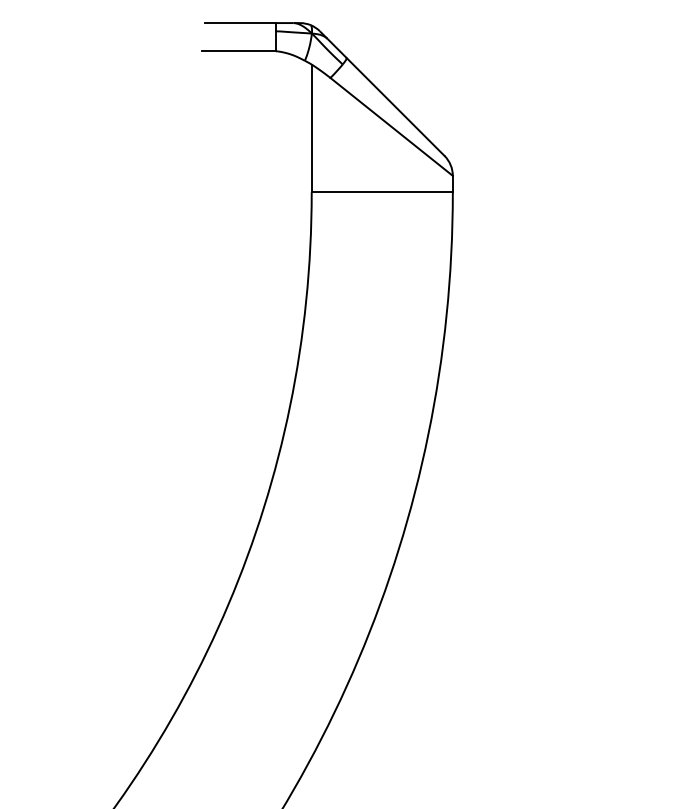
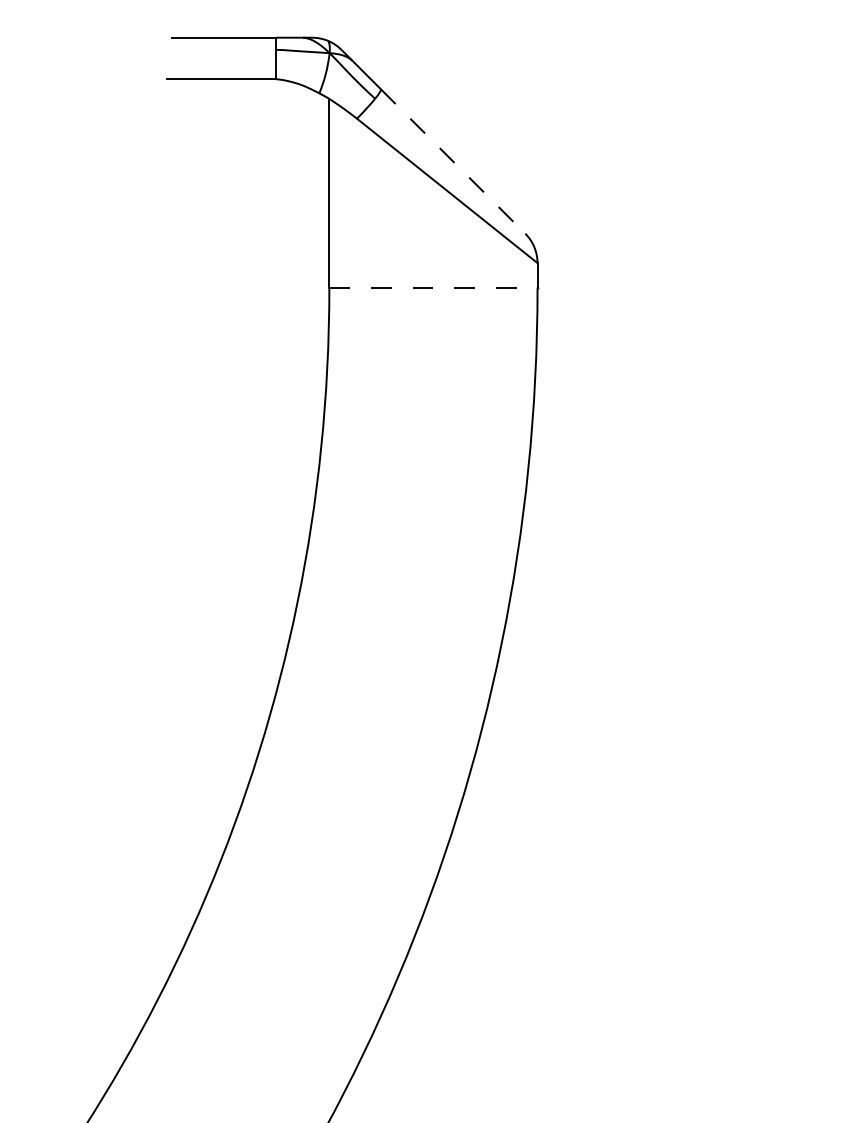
line: (395, 107) -> (452, 162), solid -> dashed
line: (382, 192) -> (433, 287), solid -> dashed

